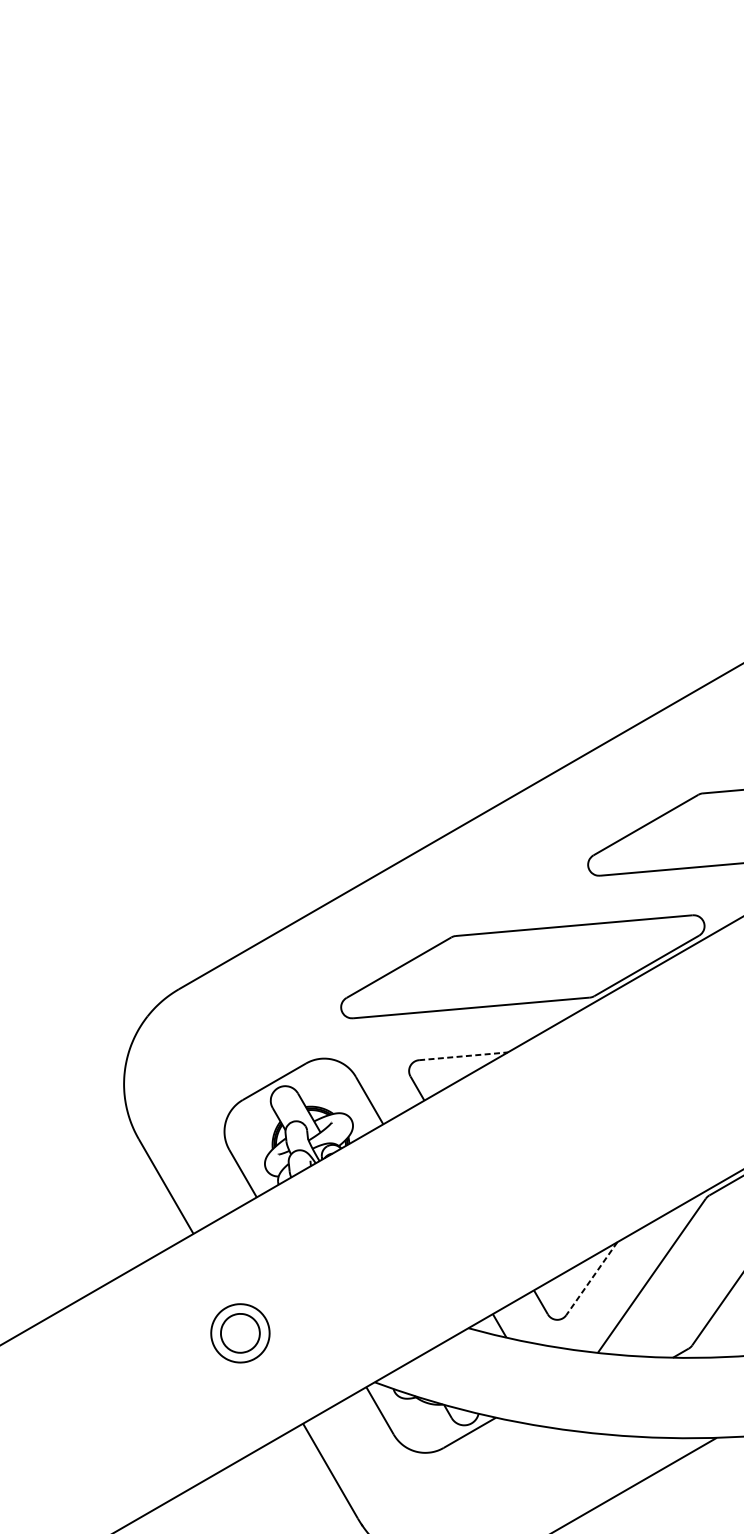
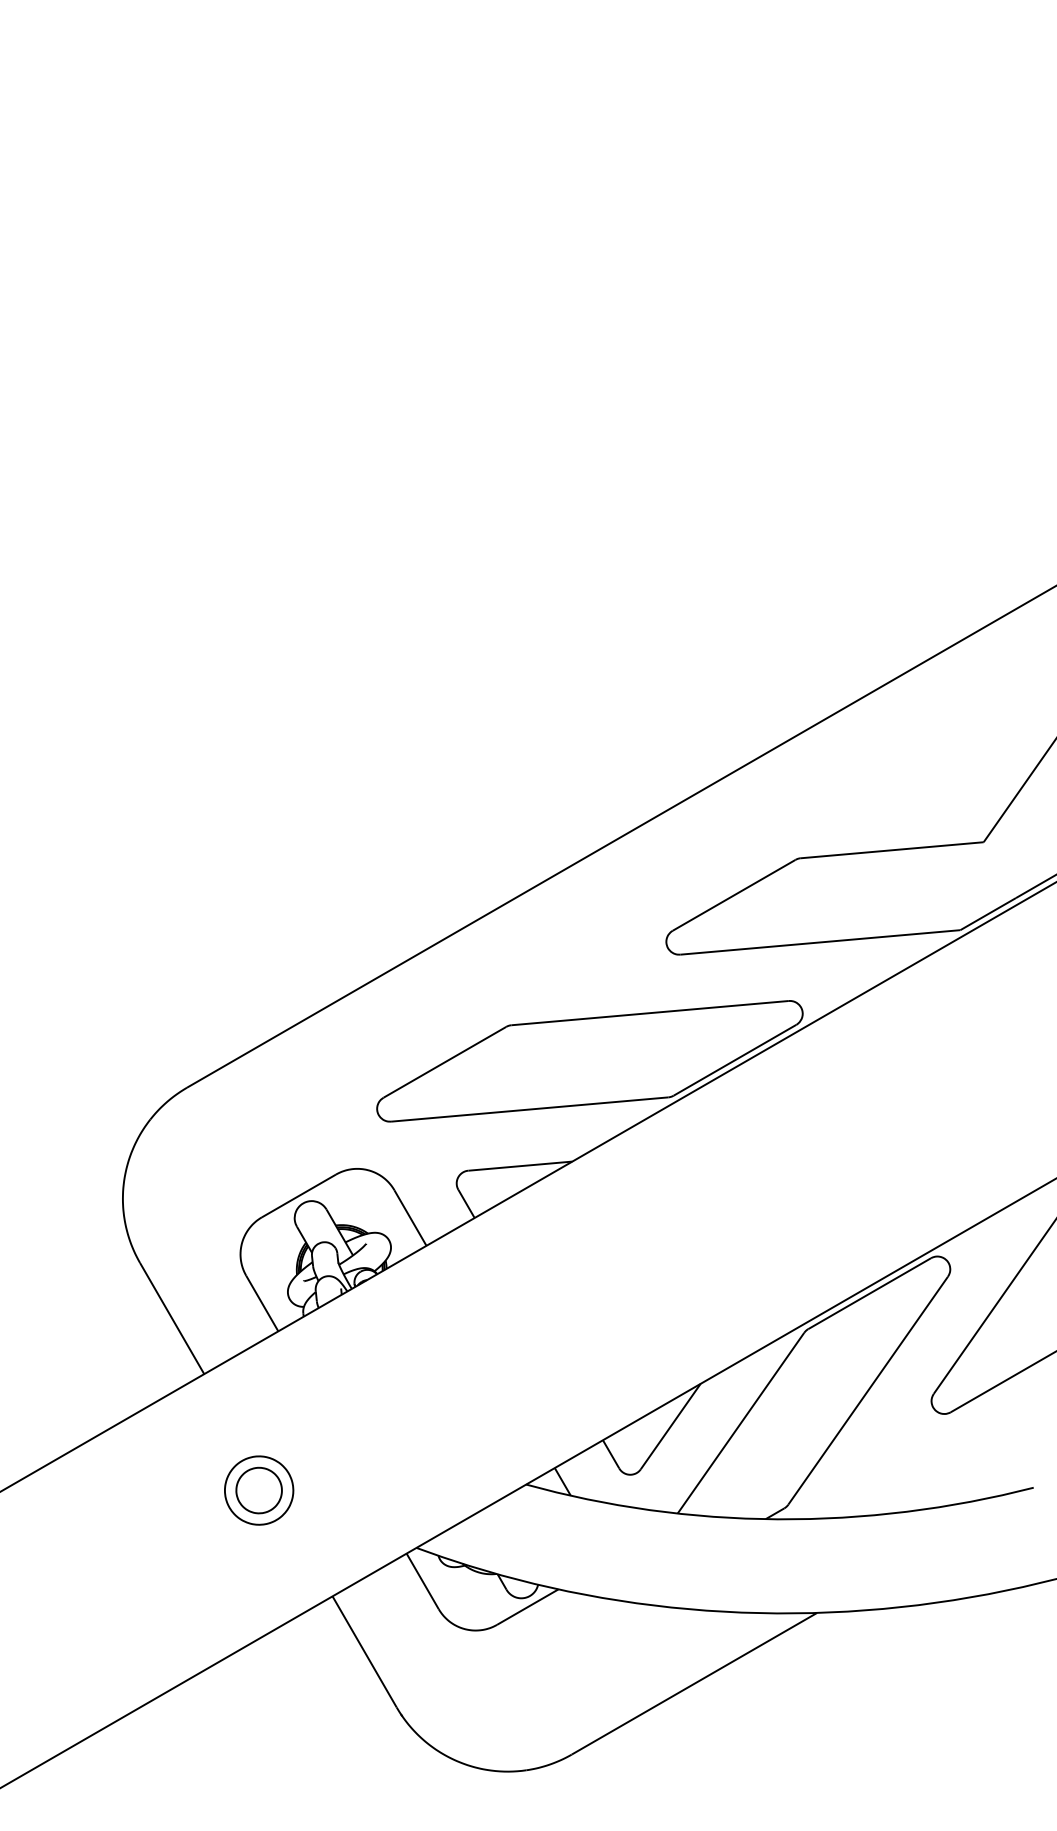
line: (463, 1056) -> (520, 1166), dashed -> solid
line: (591, 1278) -> (670, 1426), dashed -> solid

